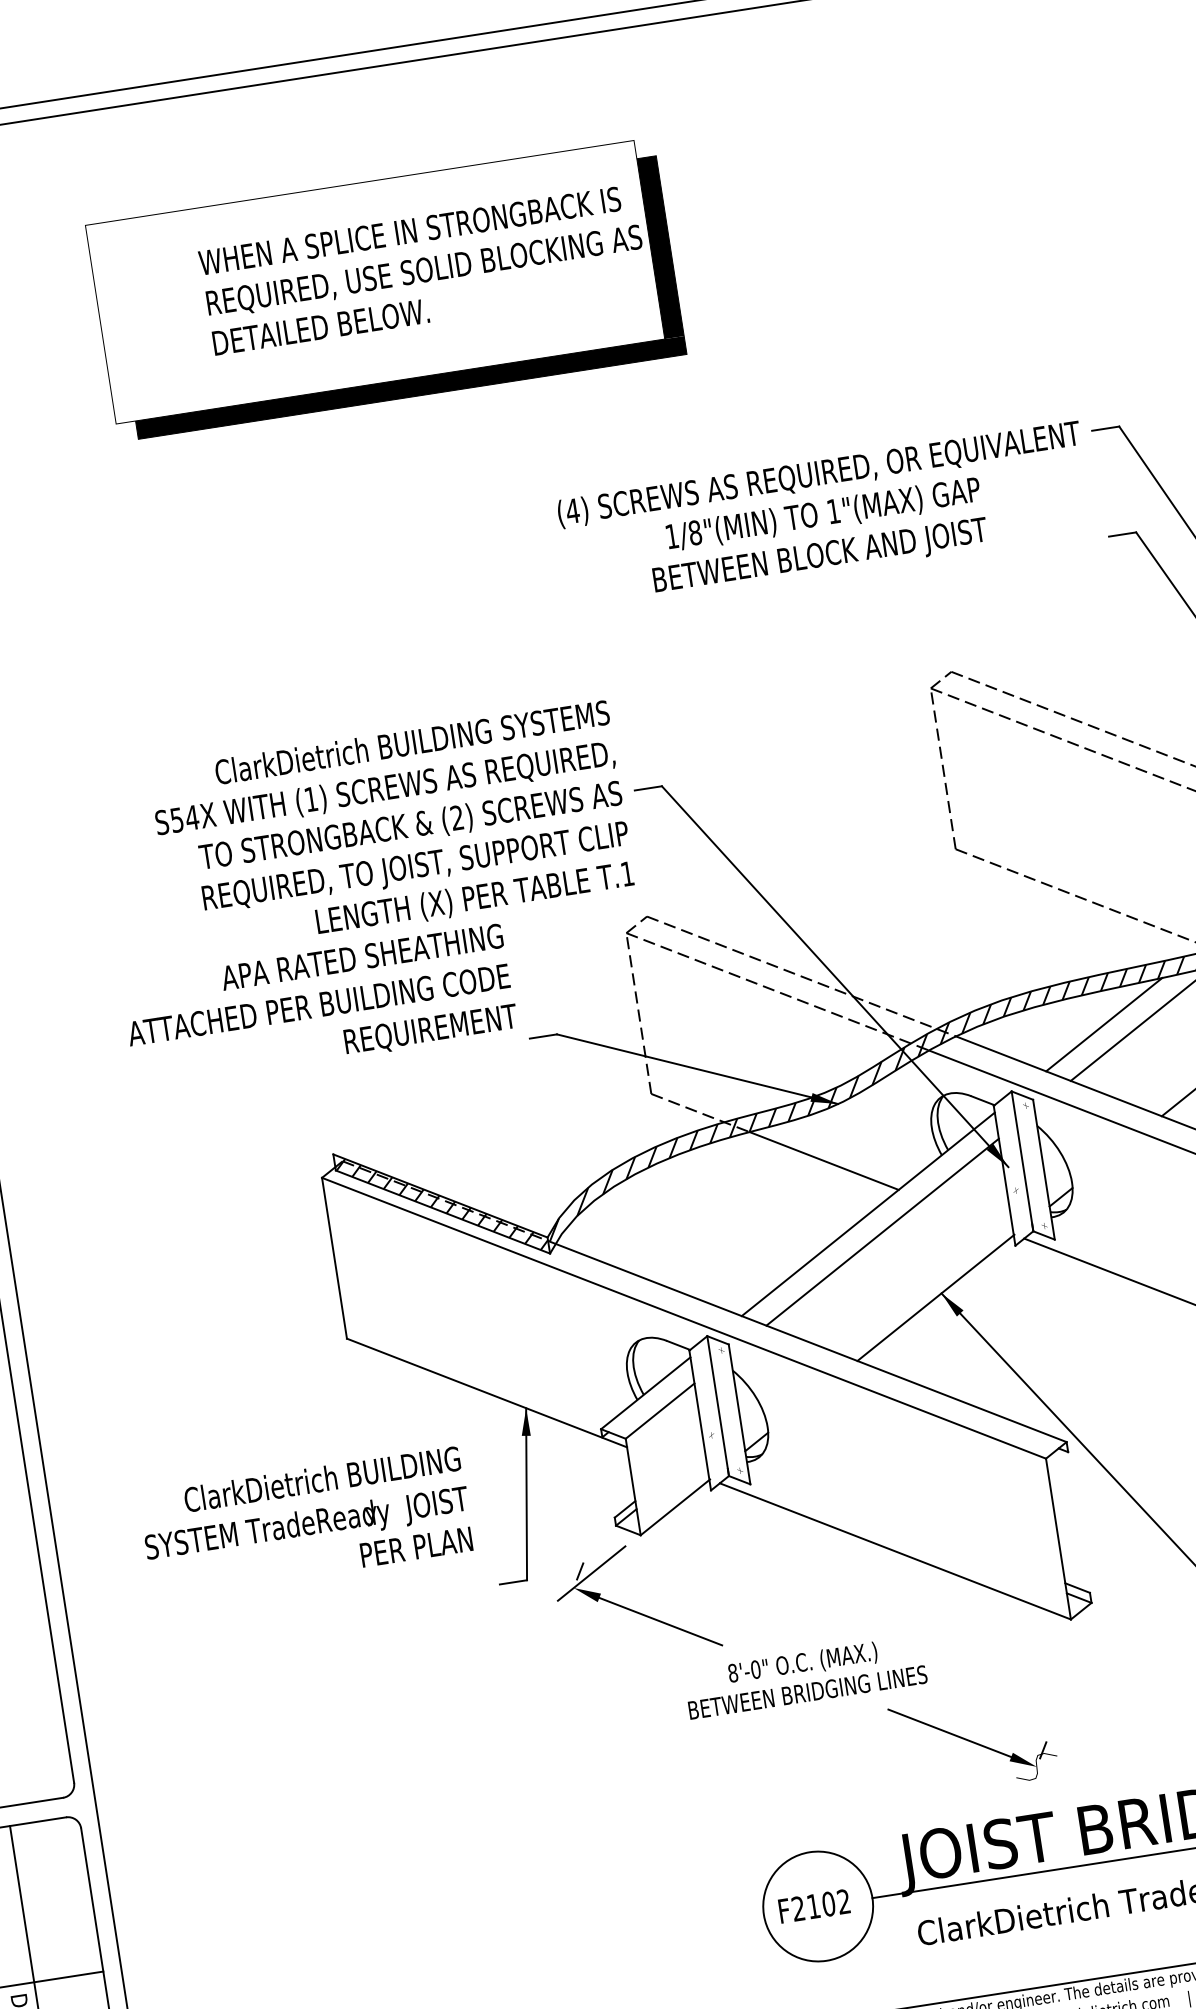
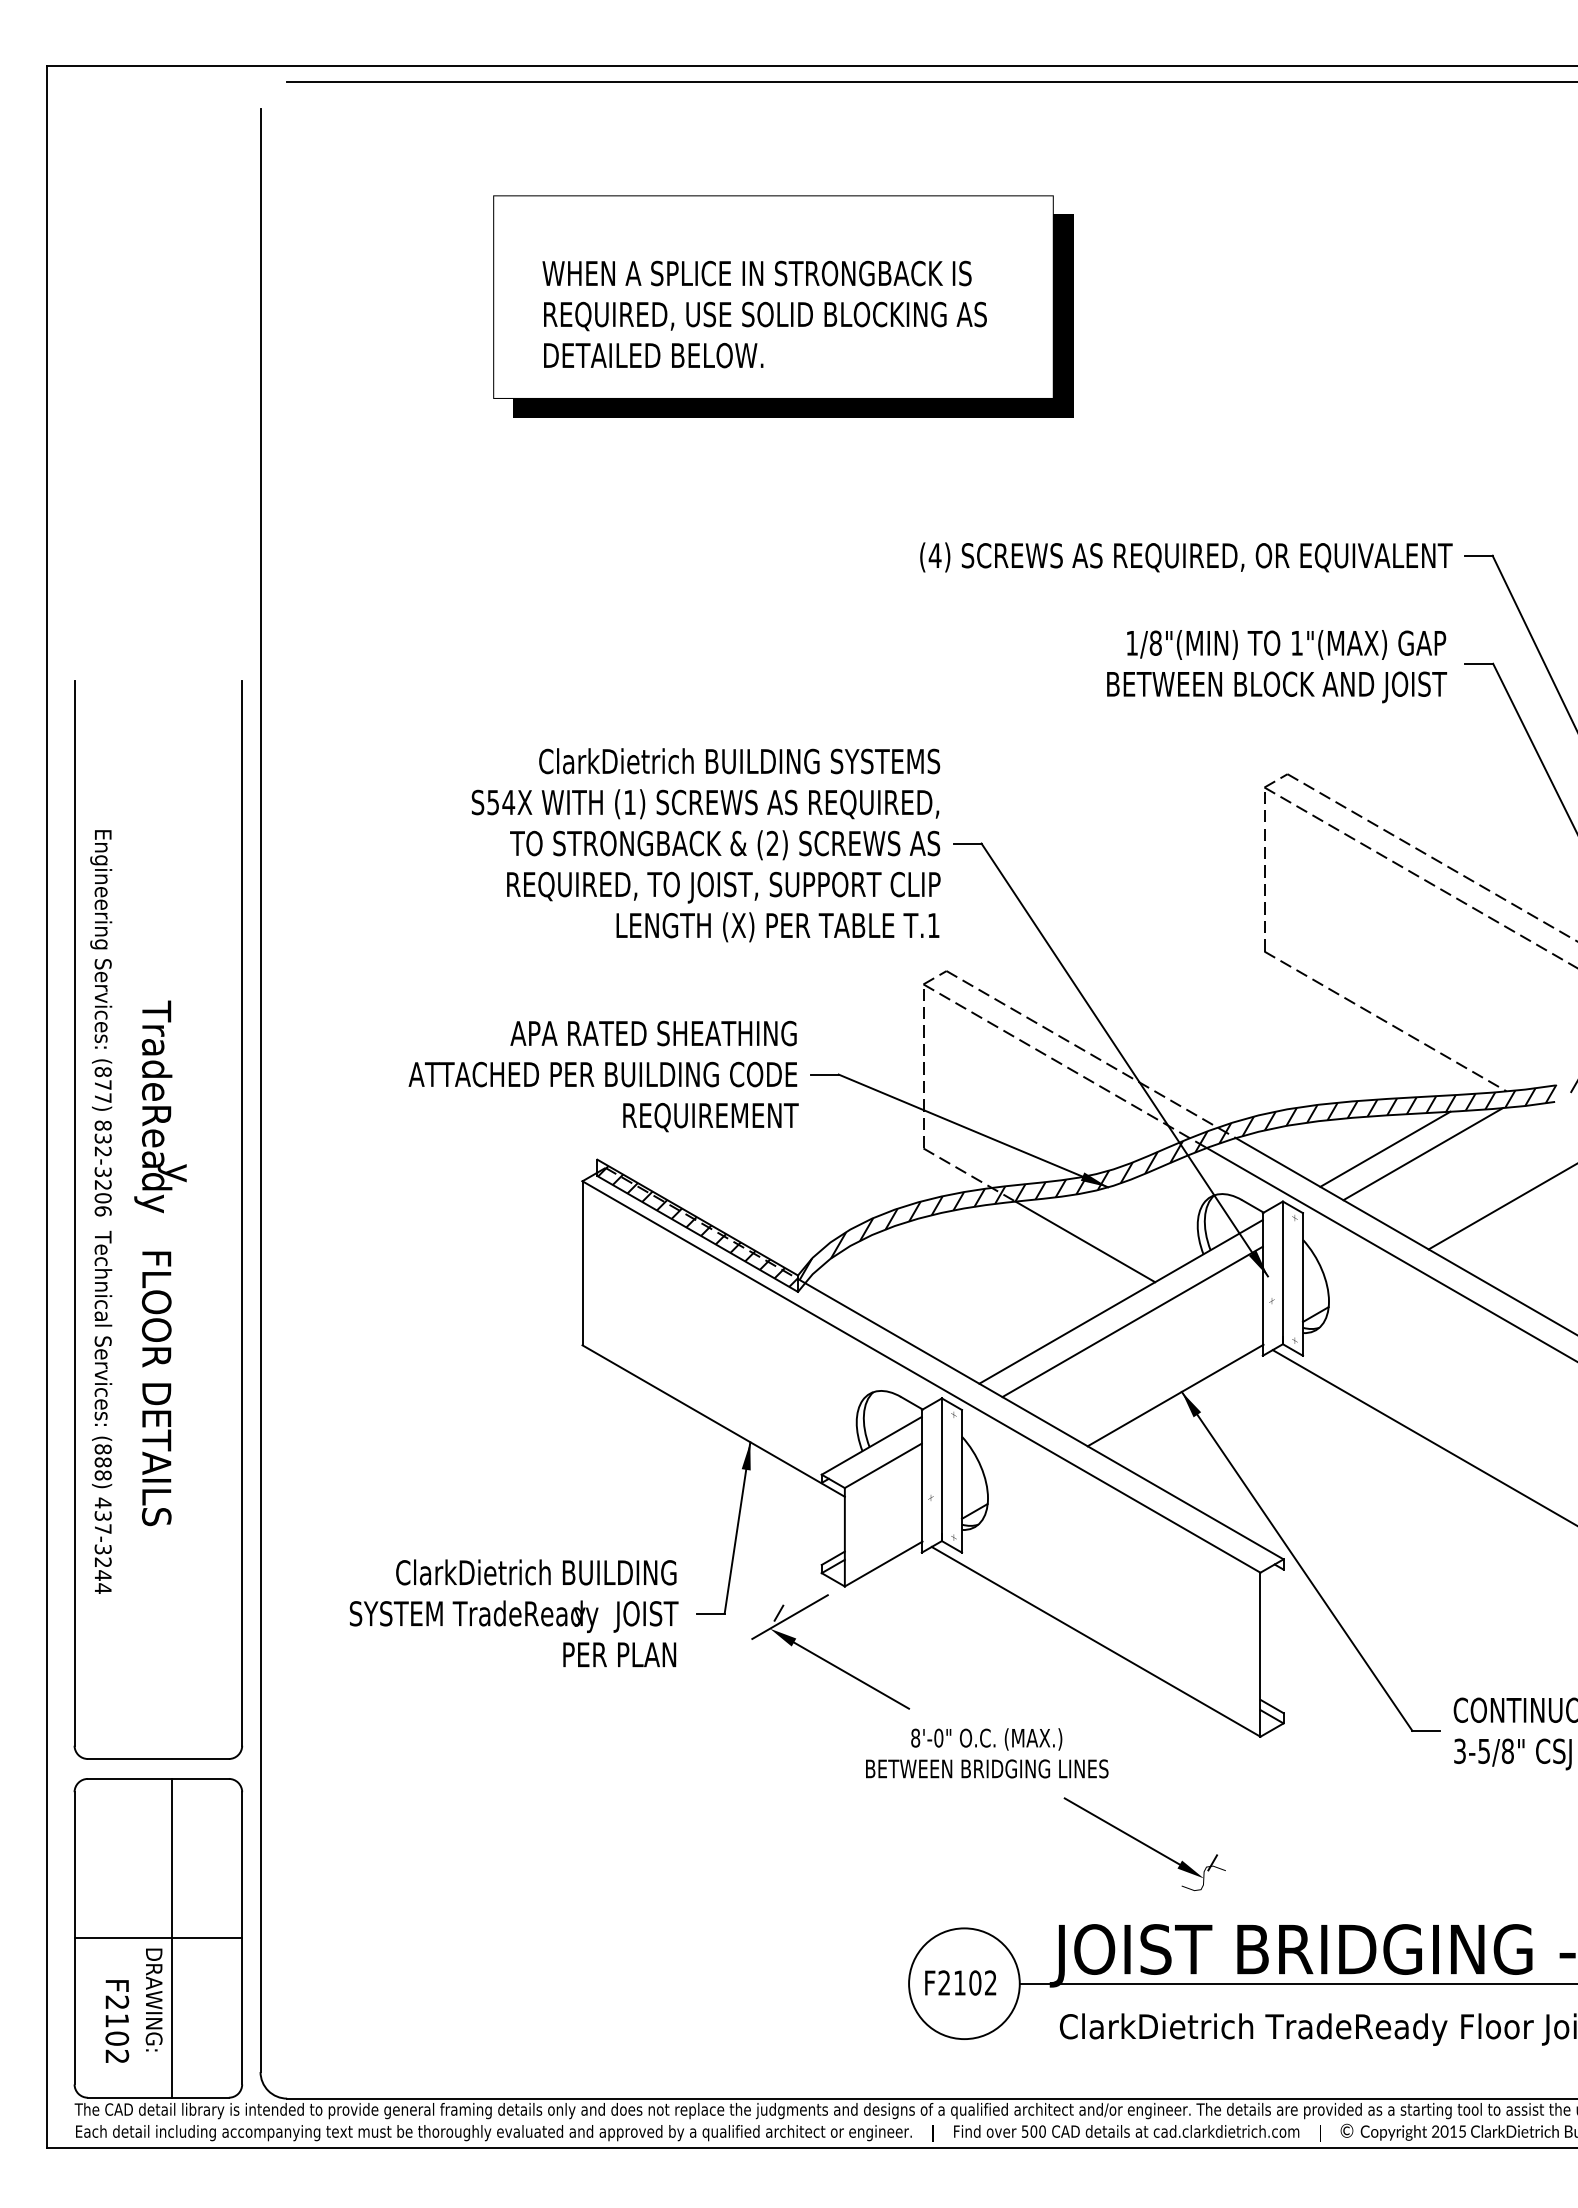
text: (423, 270) -> (764, 314), moved
text: (818, 537) -> (1277, 666), moved
text: (319, 1006) -> (603, 1076), moved
text: (306, 1522) -> (513, 1613), moved

